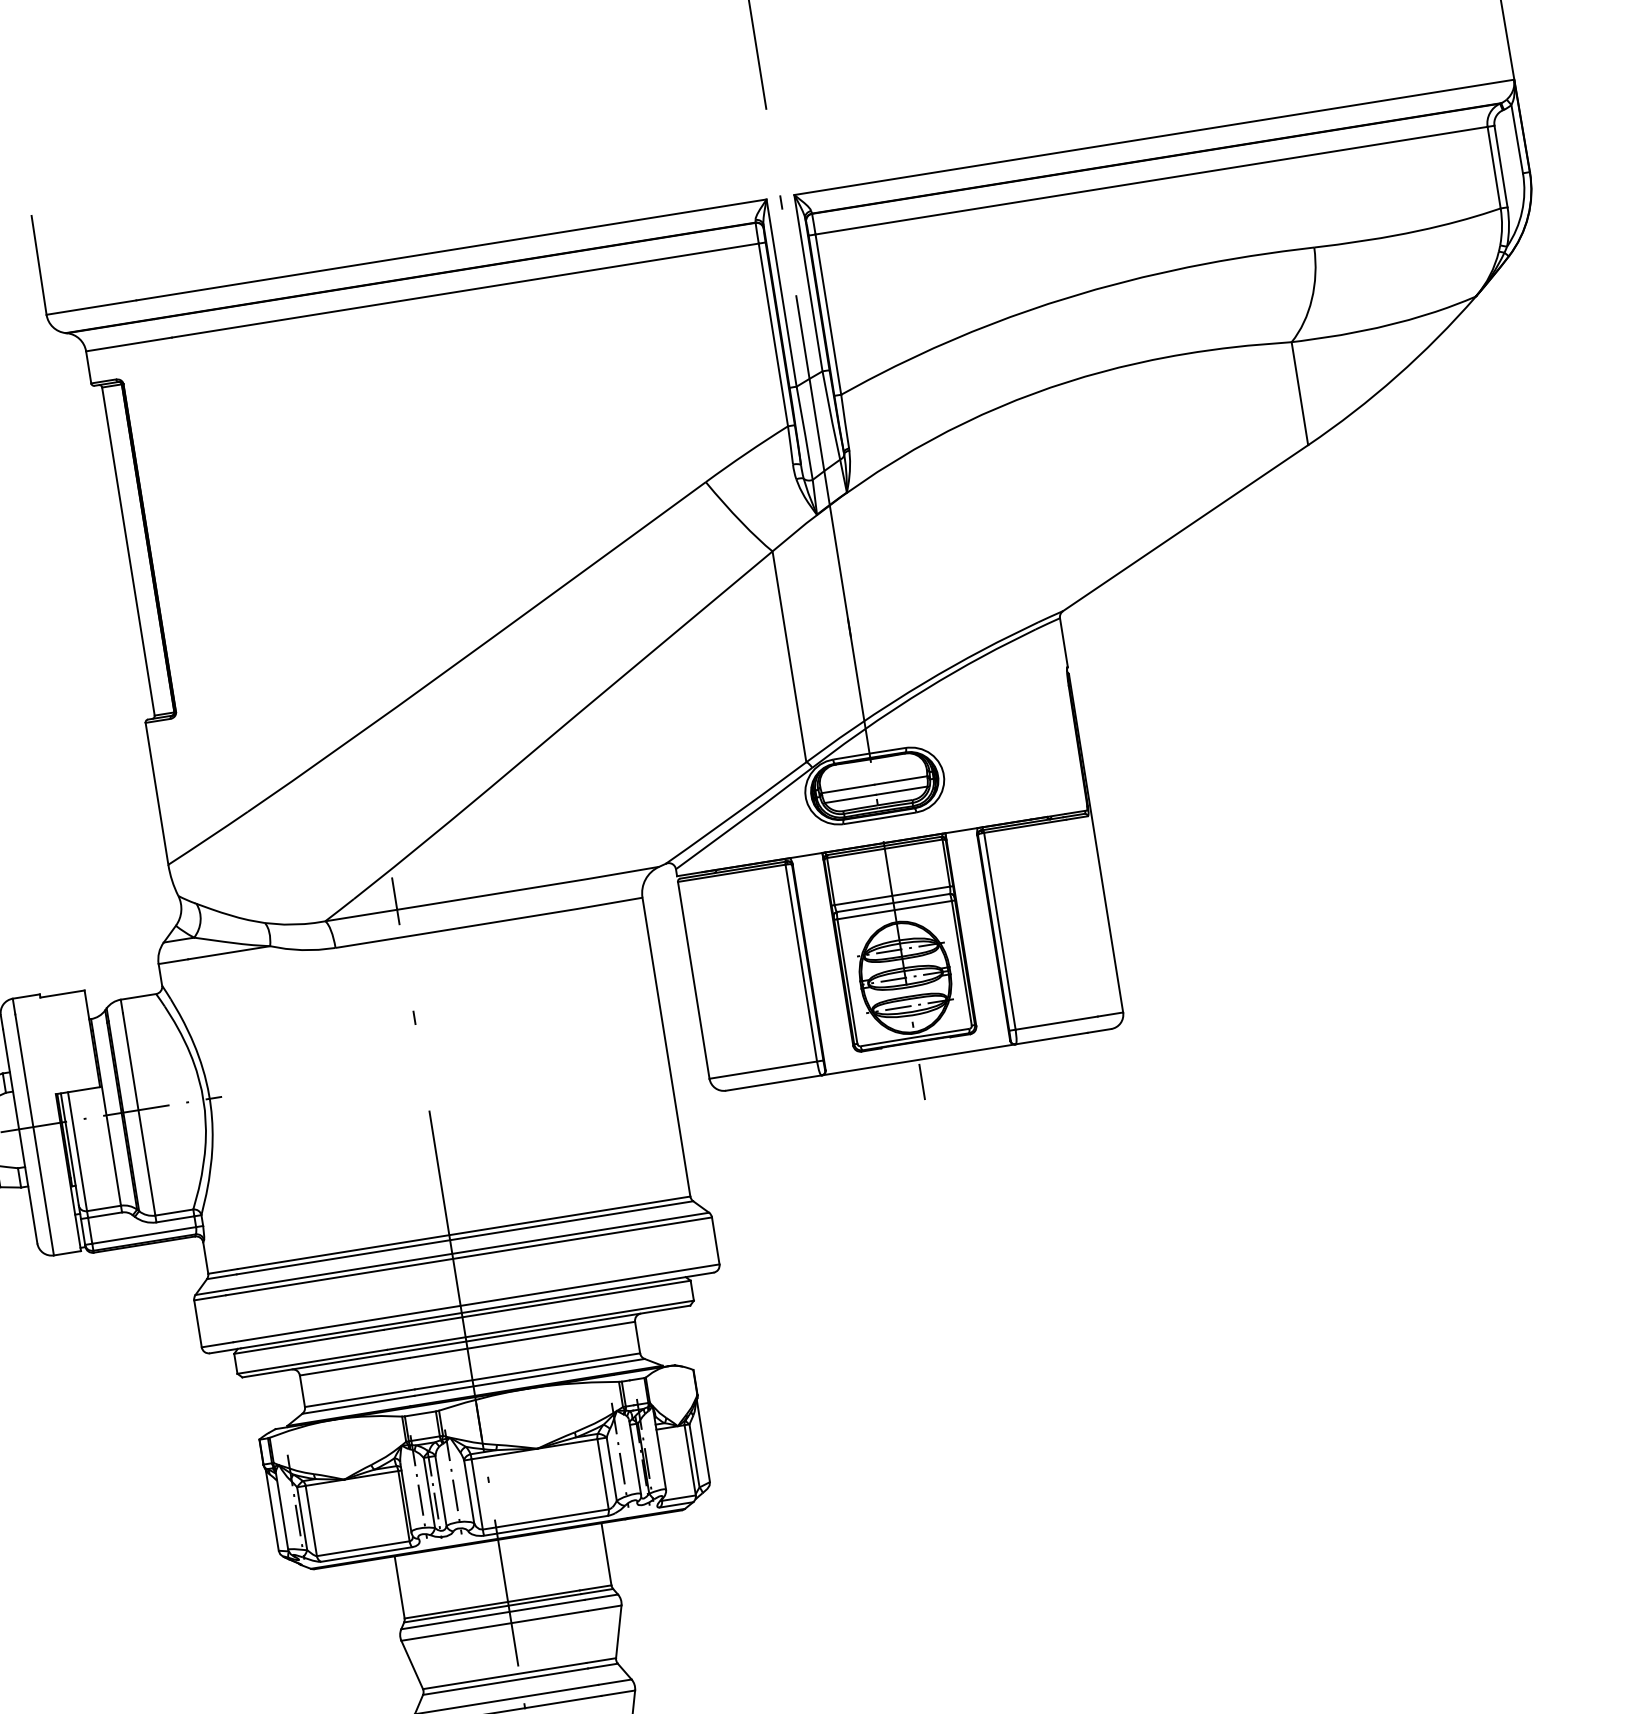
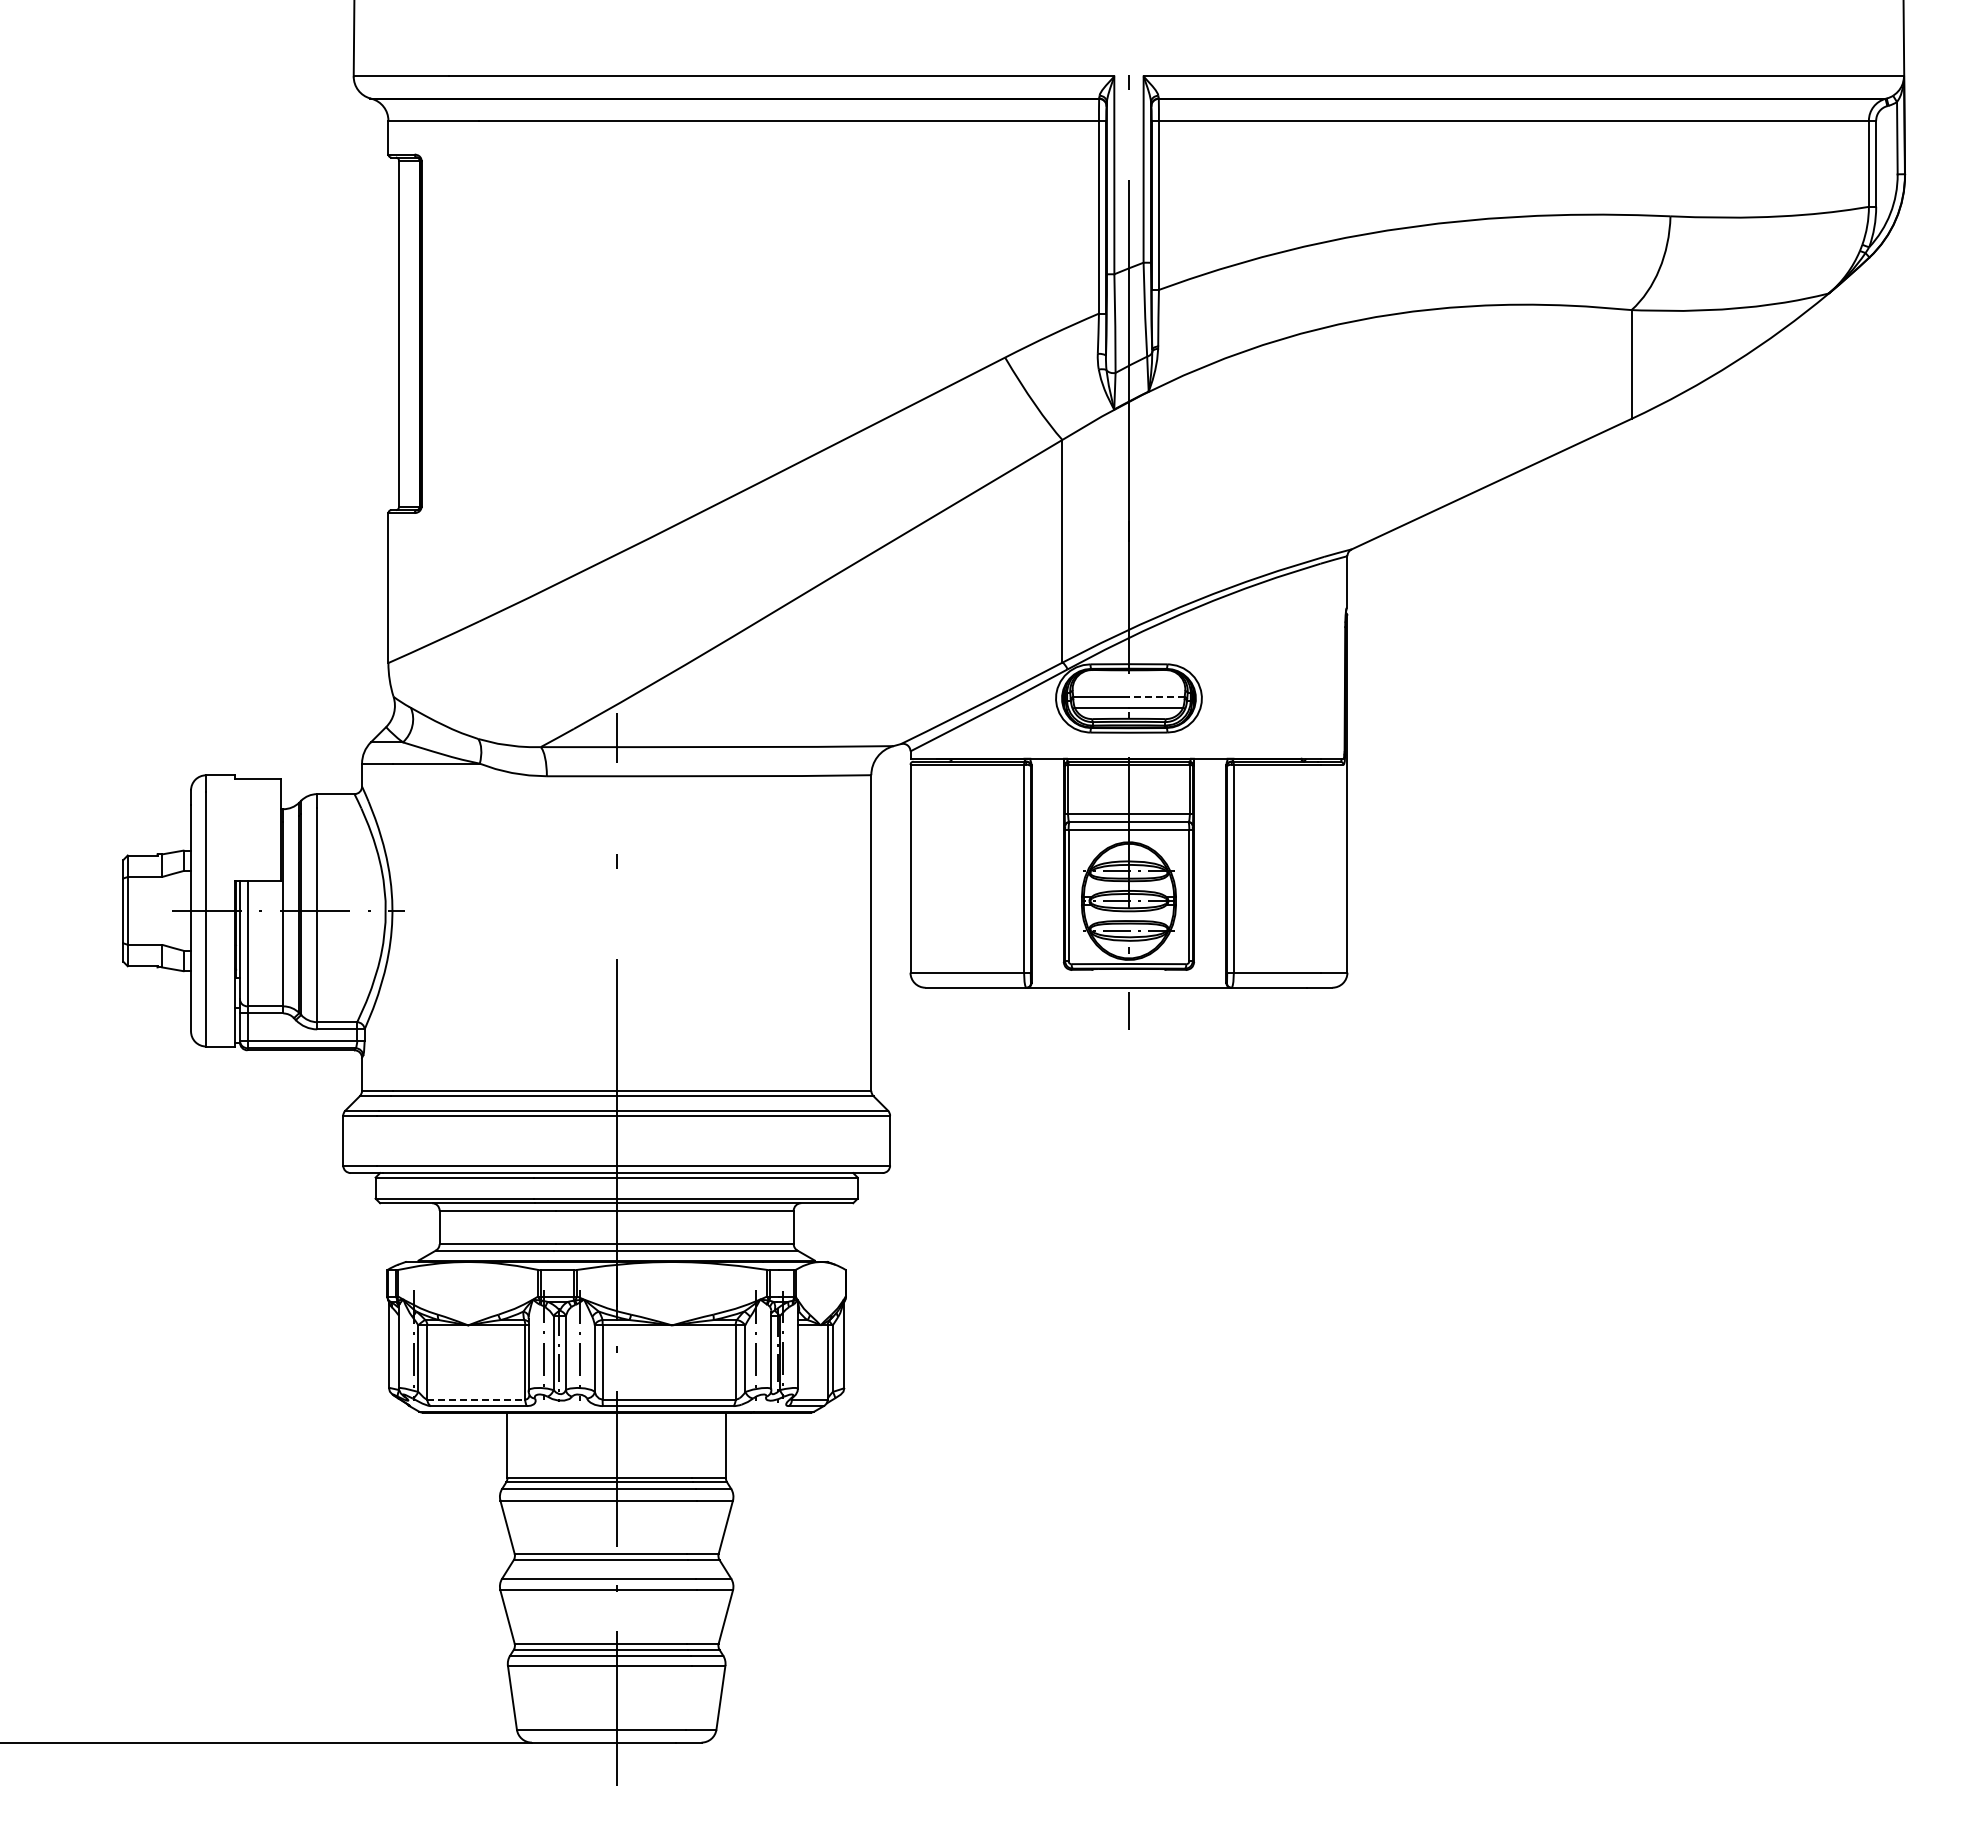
line: (900, 780) -> (1156, 697), solid -> dashed
line: (363, 1548) -> (476, 1399), solid -> dashed

